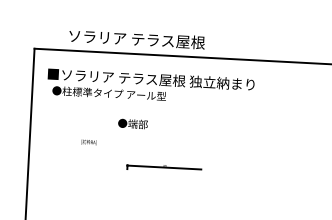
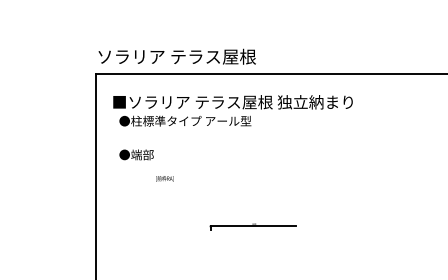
text: (136, 39) -> (176, 56), moved
text: (132, 123) -> (136, 154), moved
part: (163, 167) -> (252, 226), moved

